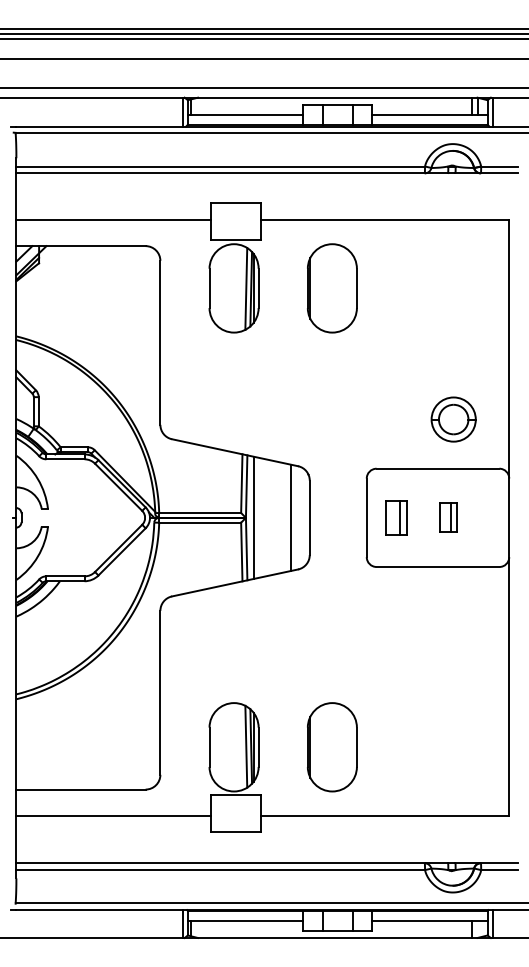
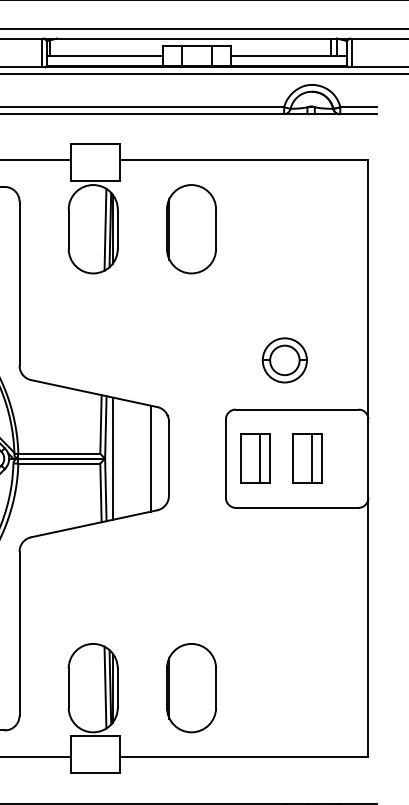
part: (453, 419) -> (284, 360), moved
part: (395, 517) -> (254, 458), size x1.43
part: (448, 517) -> (307, 458), size x1.67

